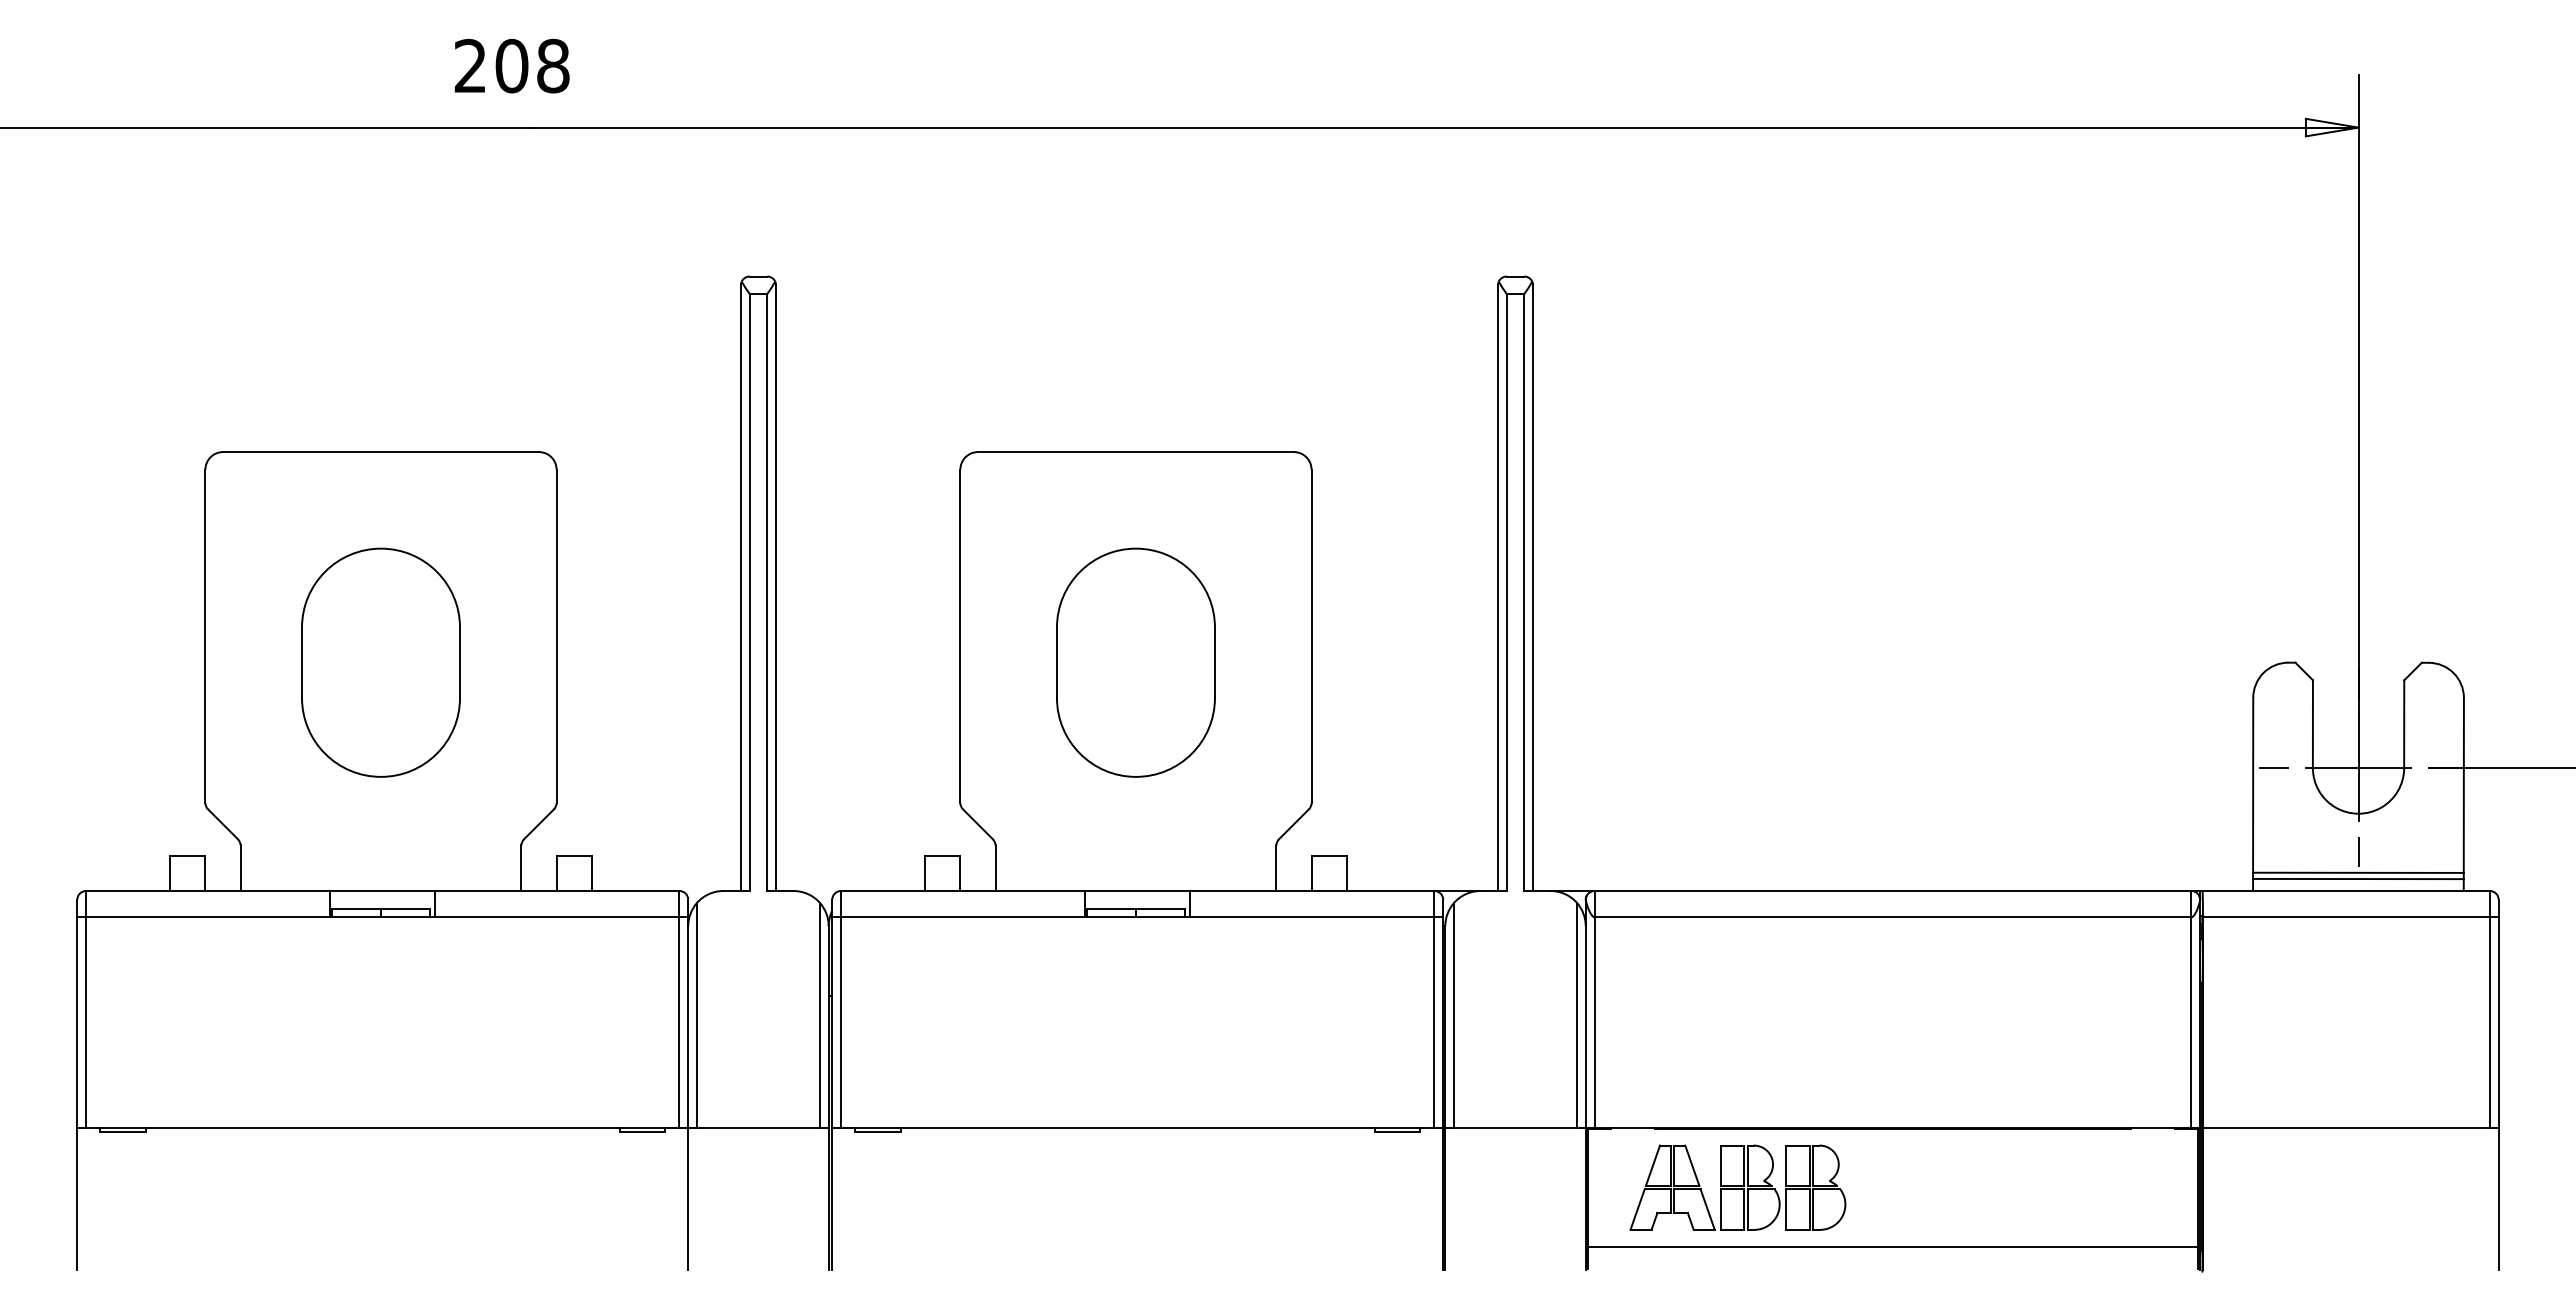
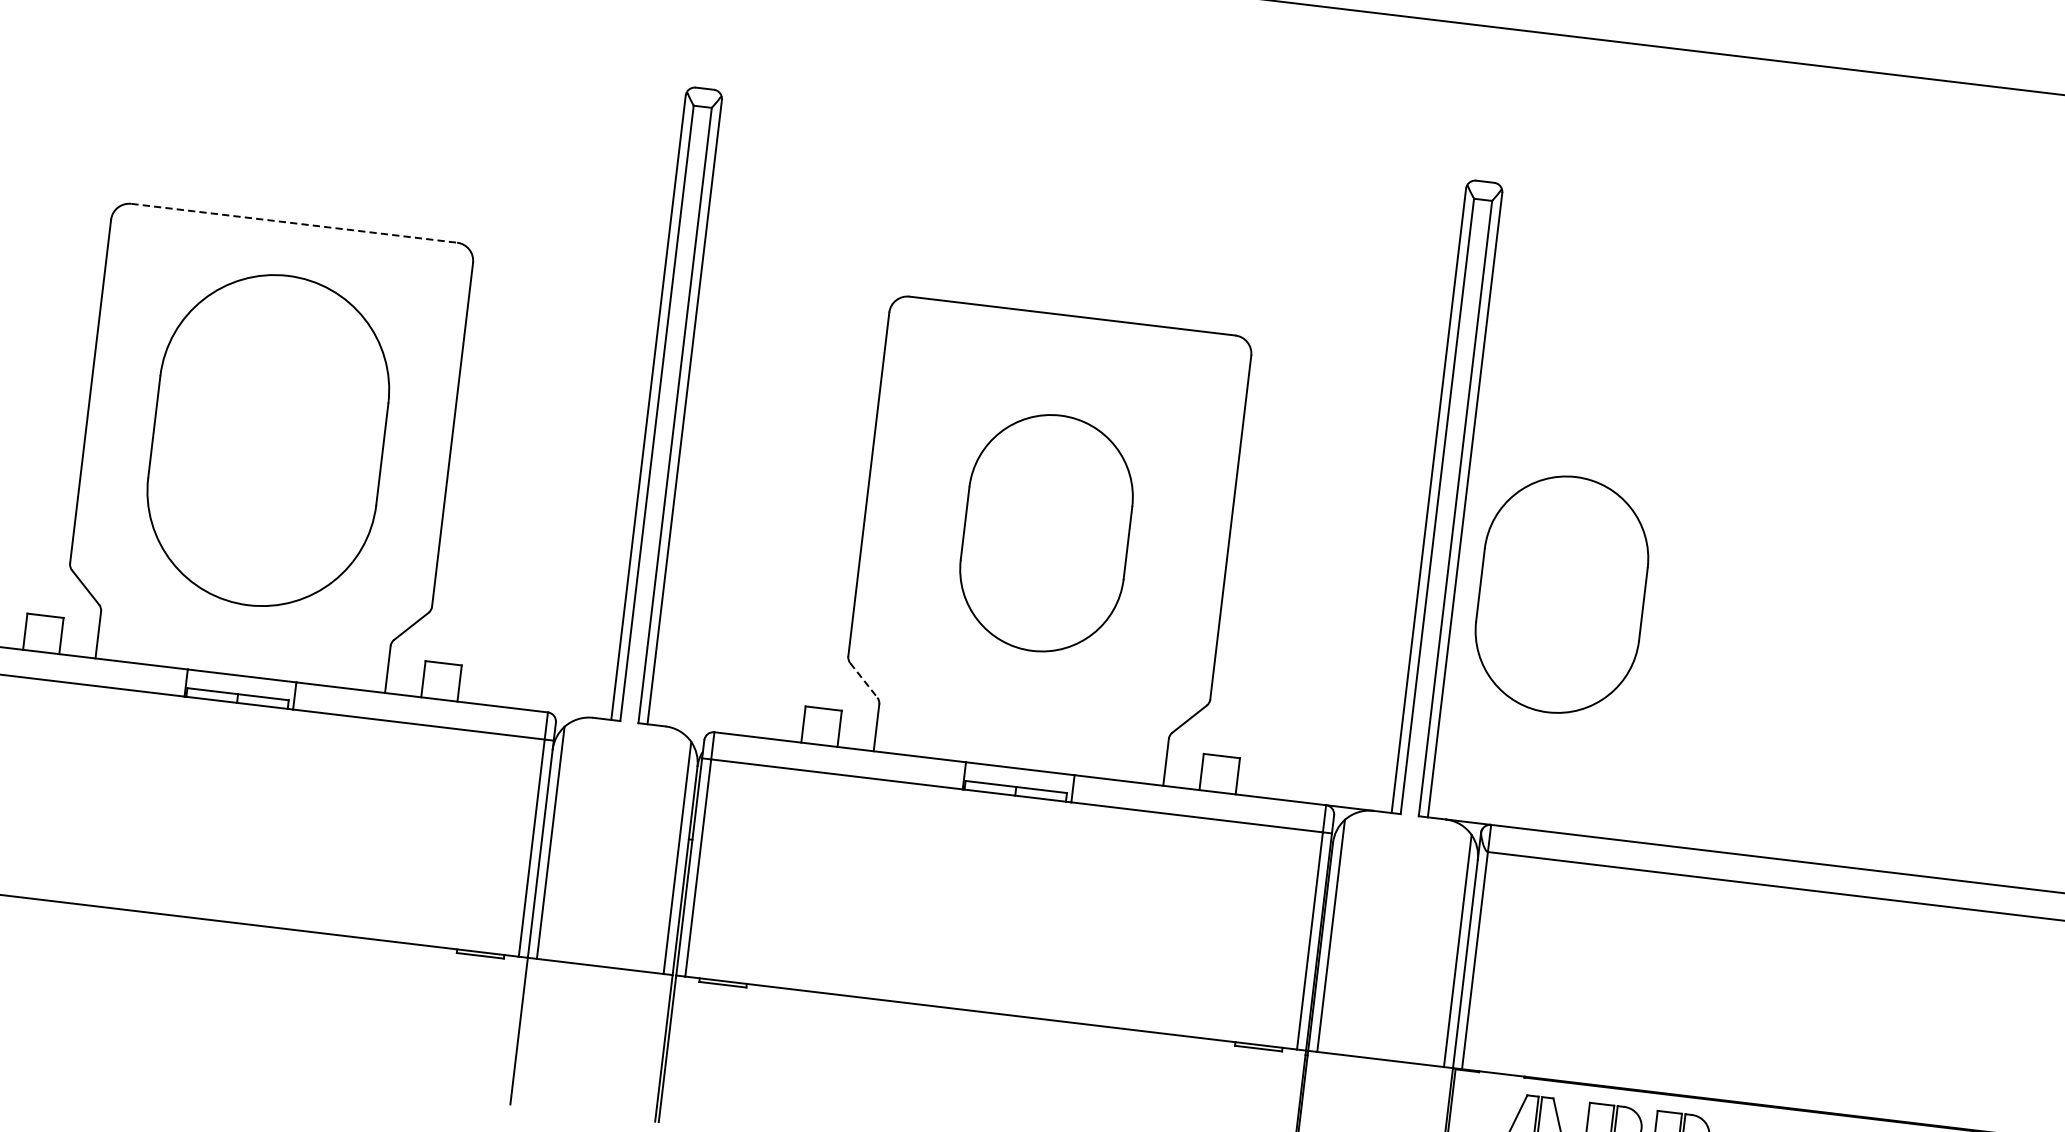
line: (381, 452) -> (294, 223), solid -> dashed
part: (380, 662) -> (267, 440), size x1.4
part: (1635, 662) -> (1561, 594), added
line: (978, 824) -> (864, 680), solid -> dashed

